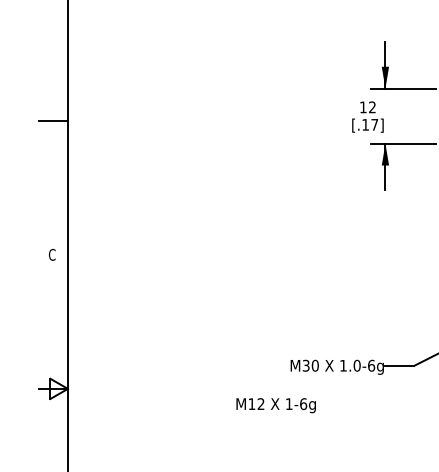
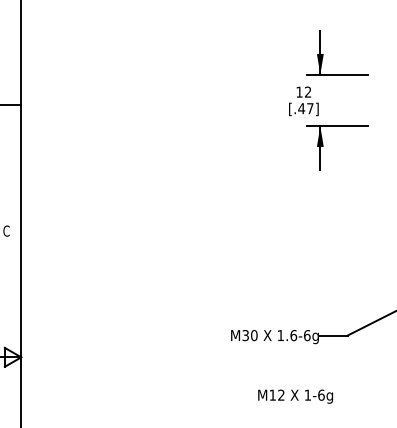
text: (365, 124) -> (301, 108), [.17] -> [.47]
text: (356, 365) -> (293, 335), 1.0-6g -> 1.6-6g
text: (275, 405) -> (294, 396), moved

